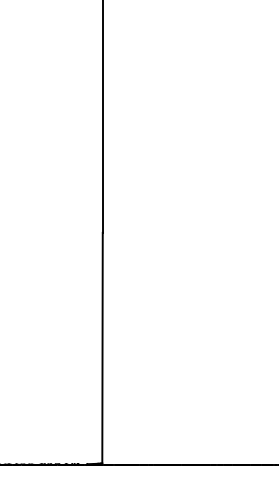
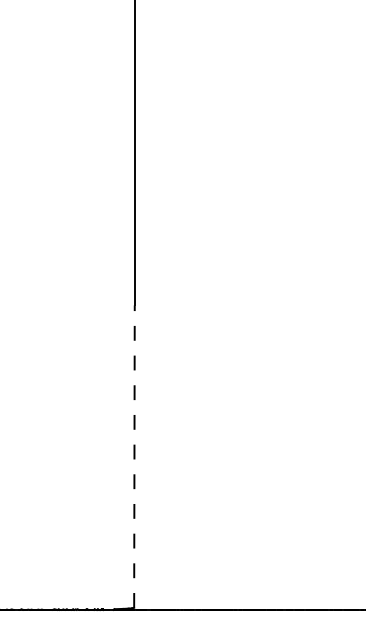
line: (102, 347) -> (134, 456), solid -> dashed

